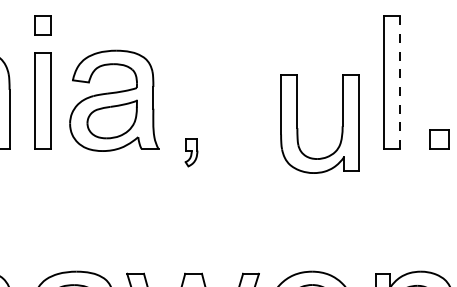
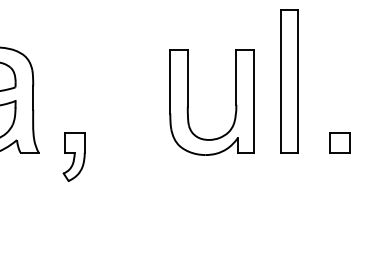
line: (400, 82) -> (298, 81), dashed -> solid
part: (298, 128) -> (188, 107), moved
part: (191, 152) -> (74, 156), size x1.67

